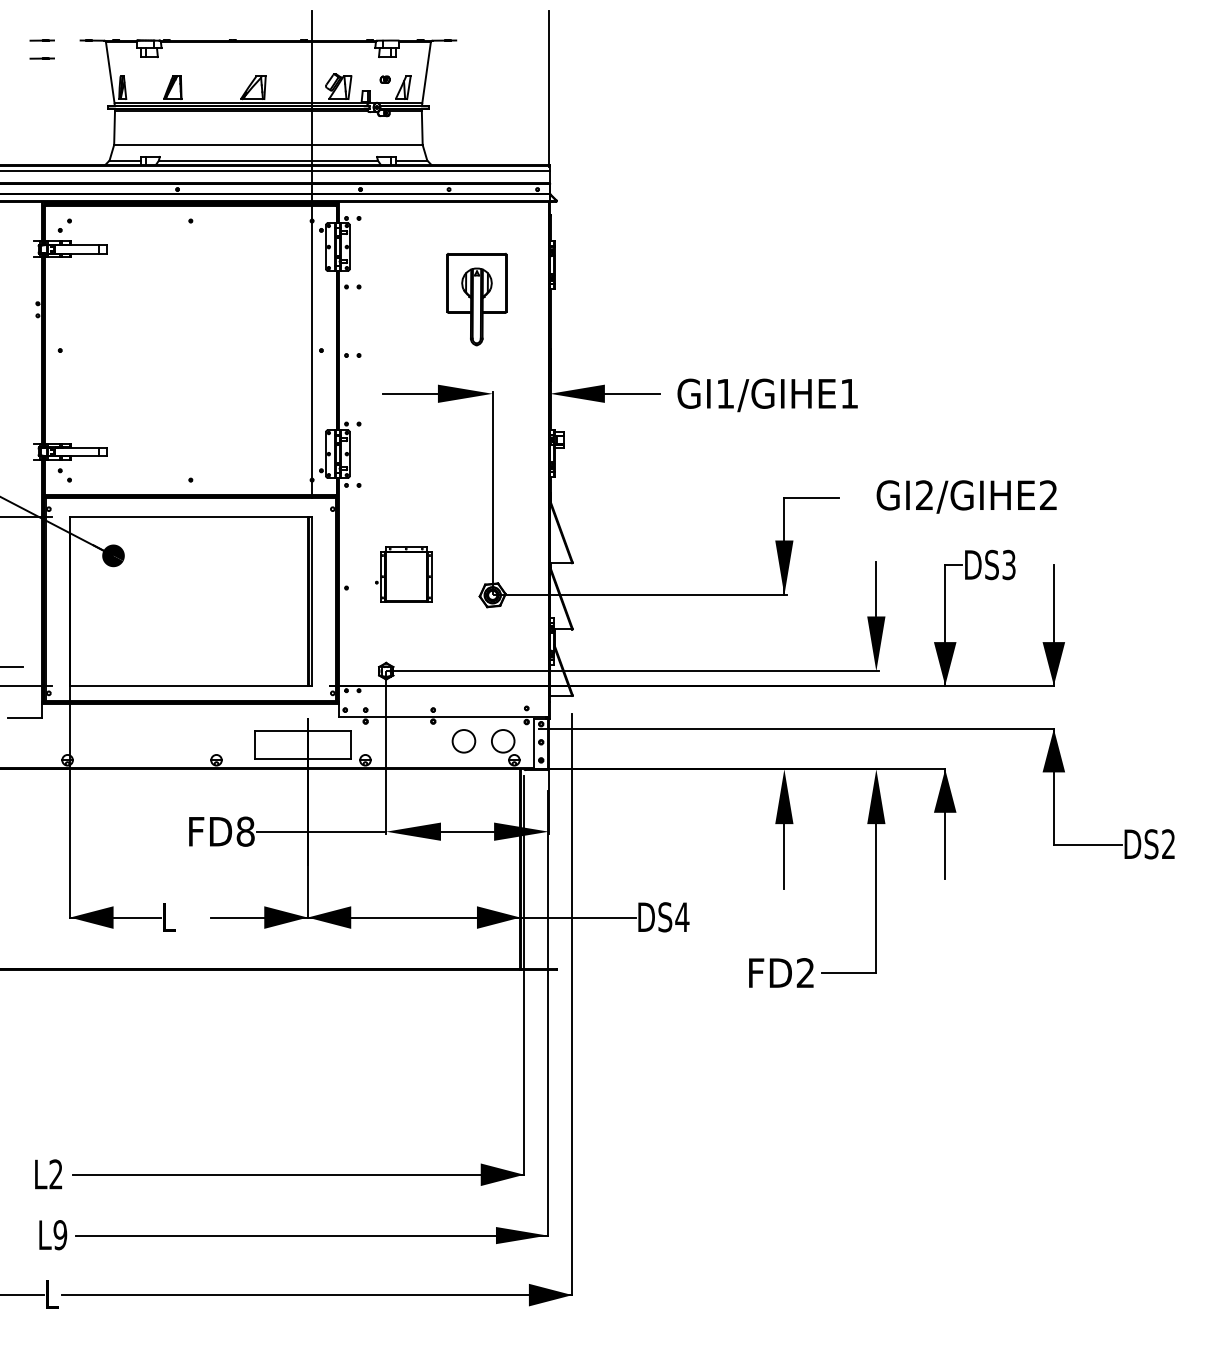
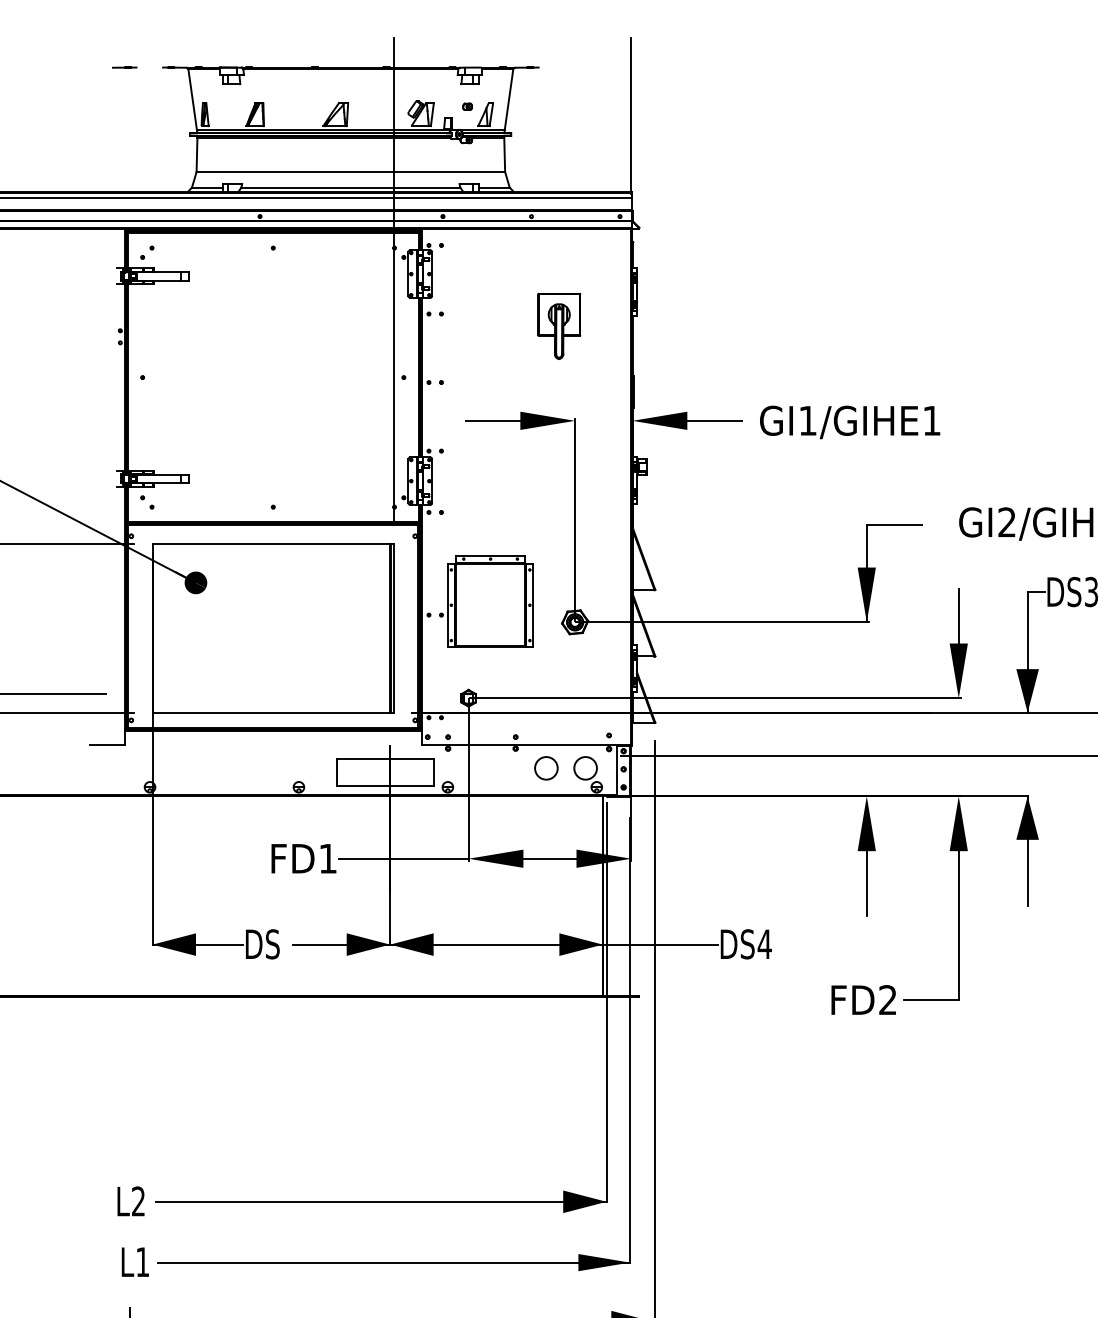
line: (41, 58) -> (123, 85), removed
part: (476, 298) -> (558, 325), size x0.71
part: (403, 574) -> (485, 601), size x1.67
text: (245, 831) -> (327, 858), FD8 -> FD1
text: (180, 917) -> (262, 944), L -> DS
text: (60, 1235) -> (142, 1262), L9 -> L1

